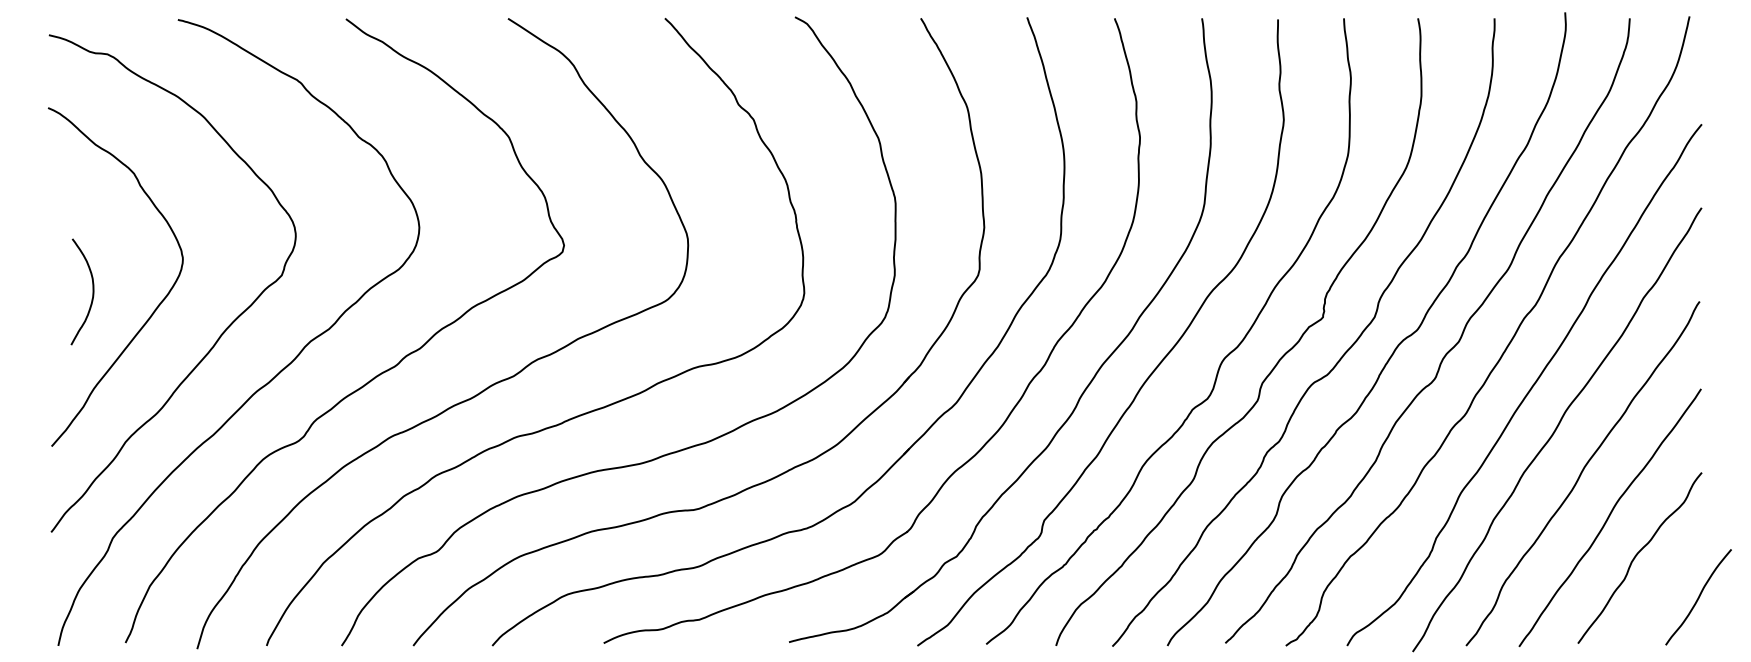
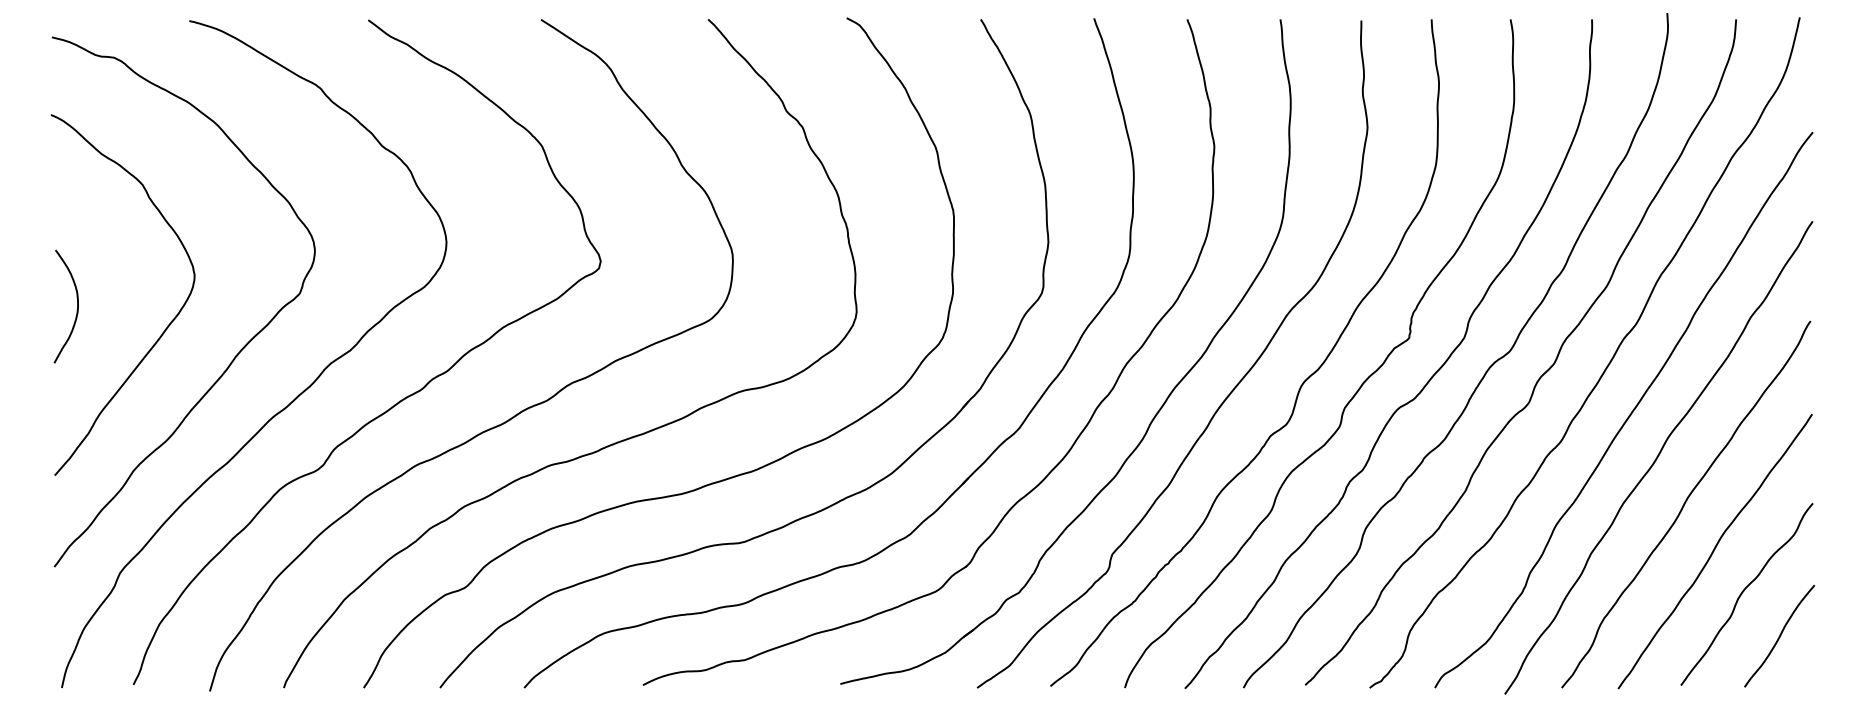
curve: (92, 291) -> (76, 306), moved
curve: (1698, 597) -> (1779, 636), moved

